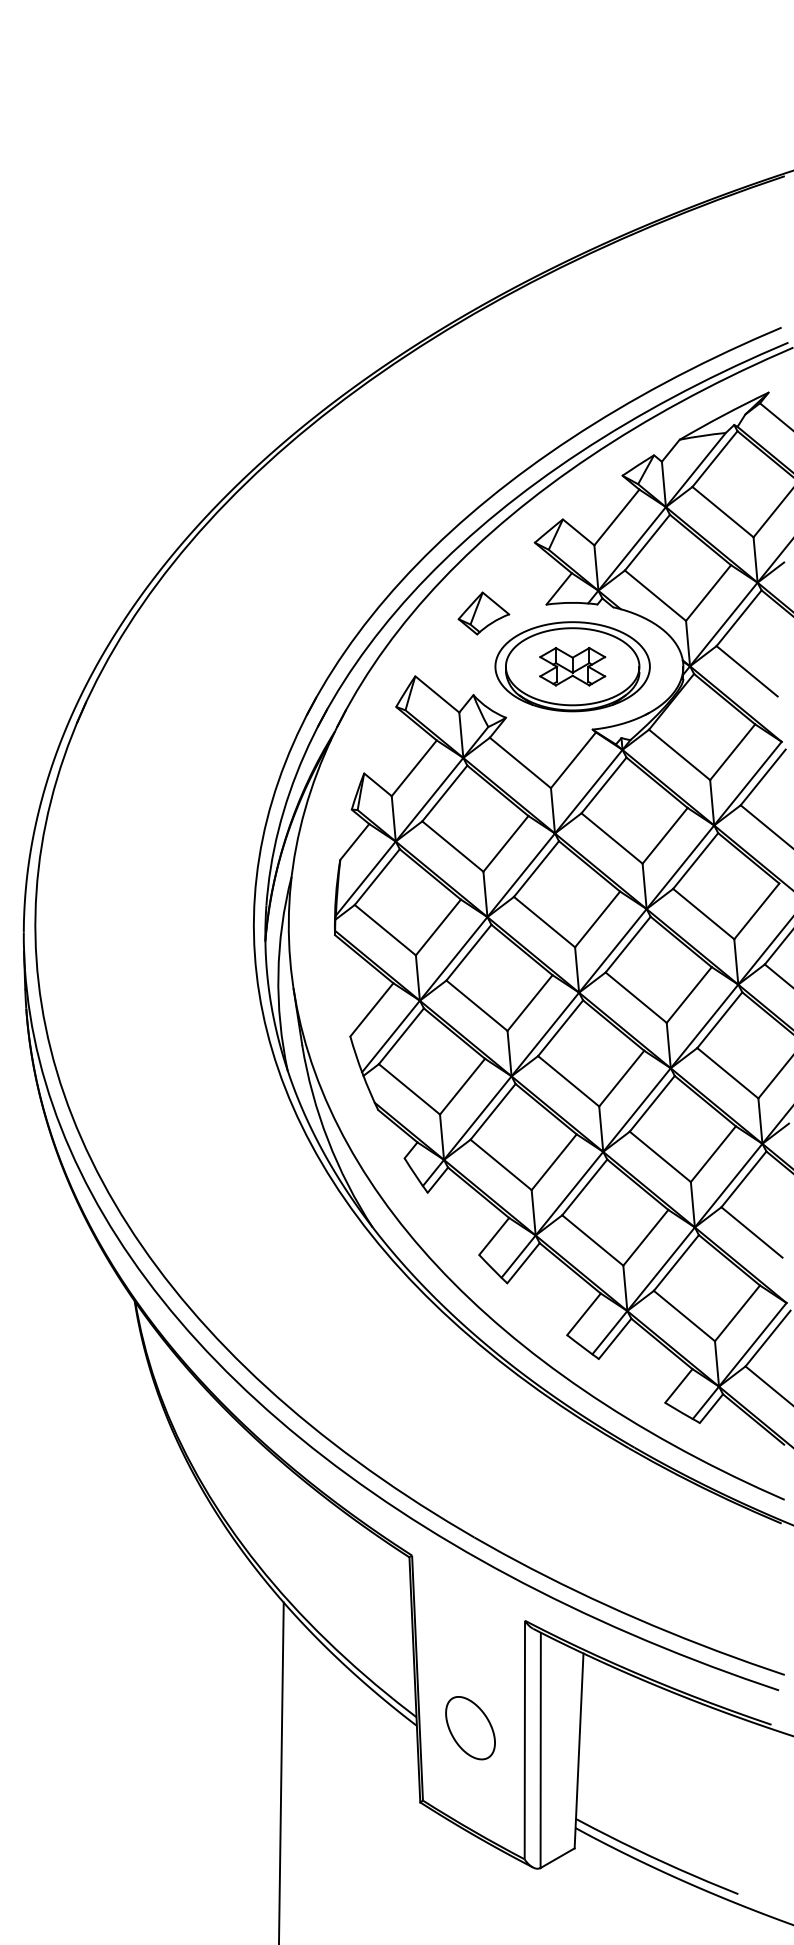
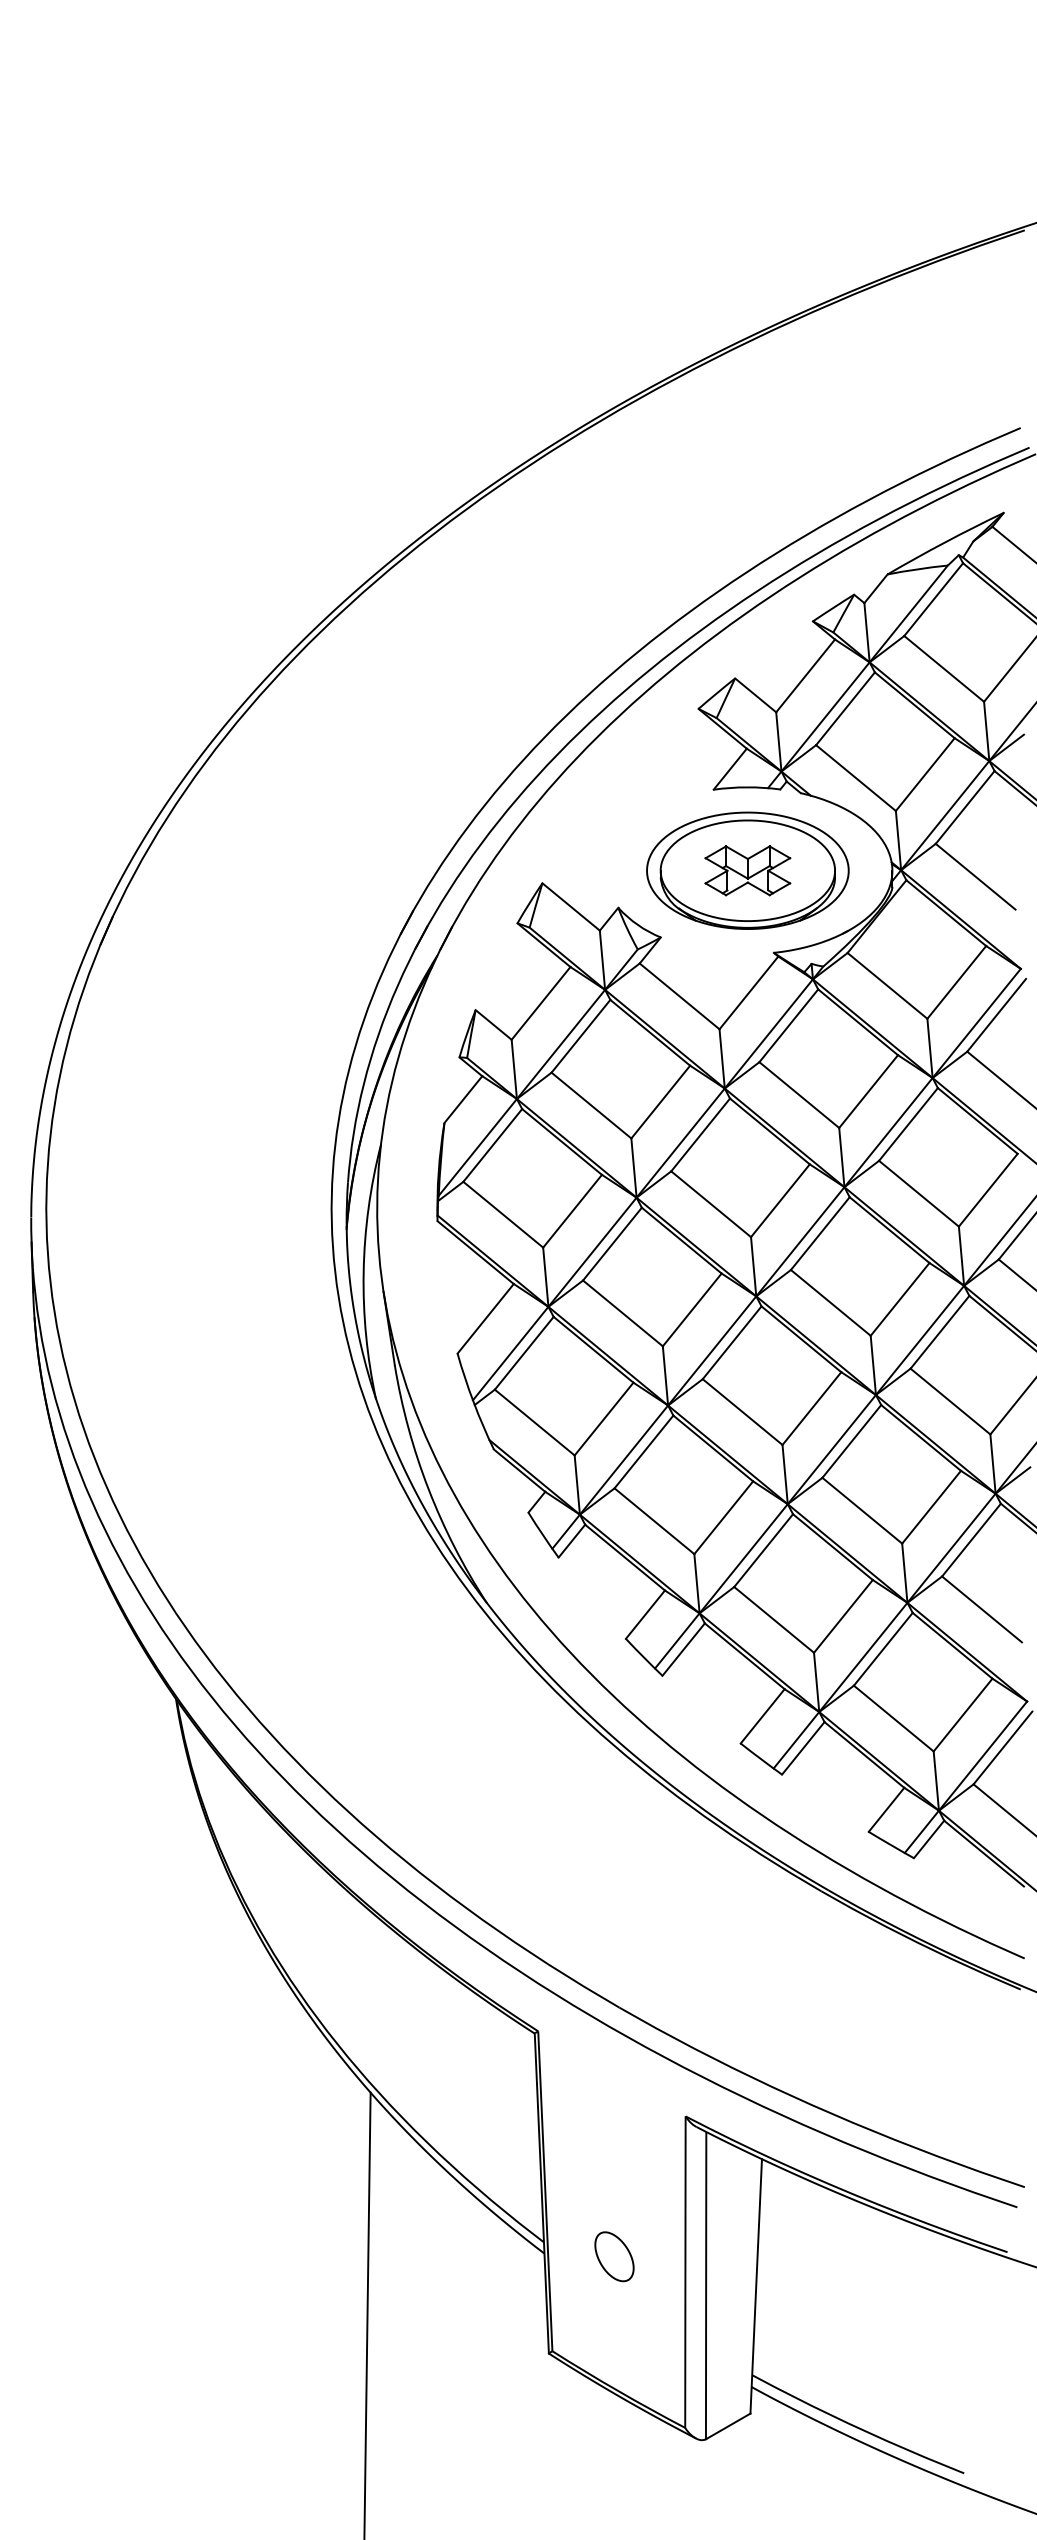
part: (483, 612) -> (631, 800), removed
part: (470, 1728) -> (614, 2256), size x0.6

